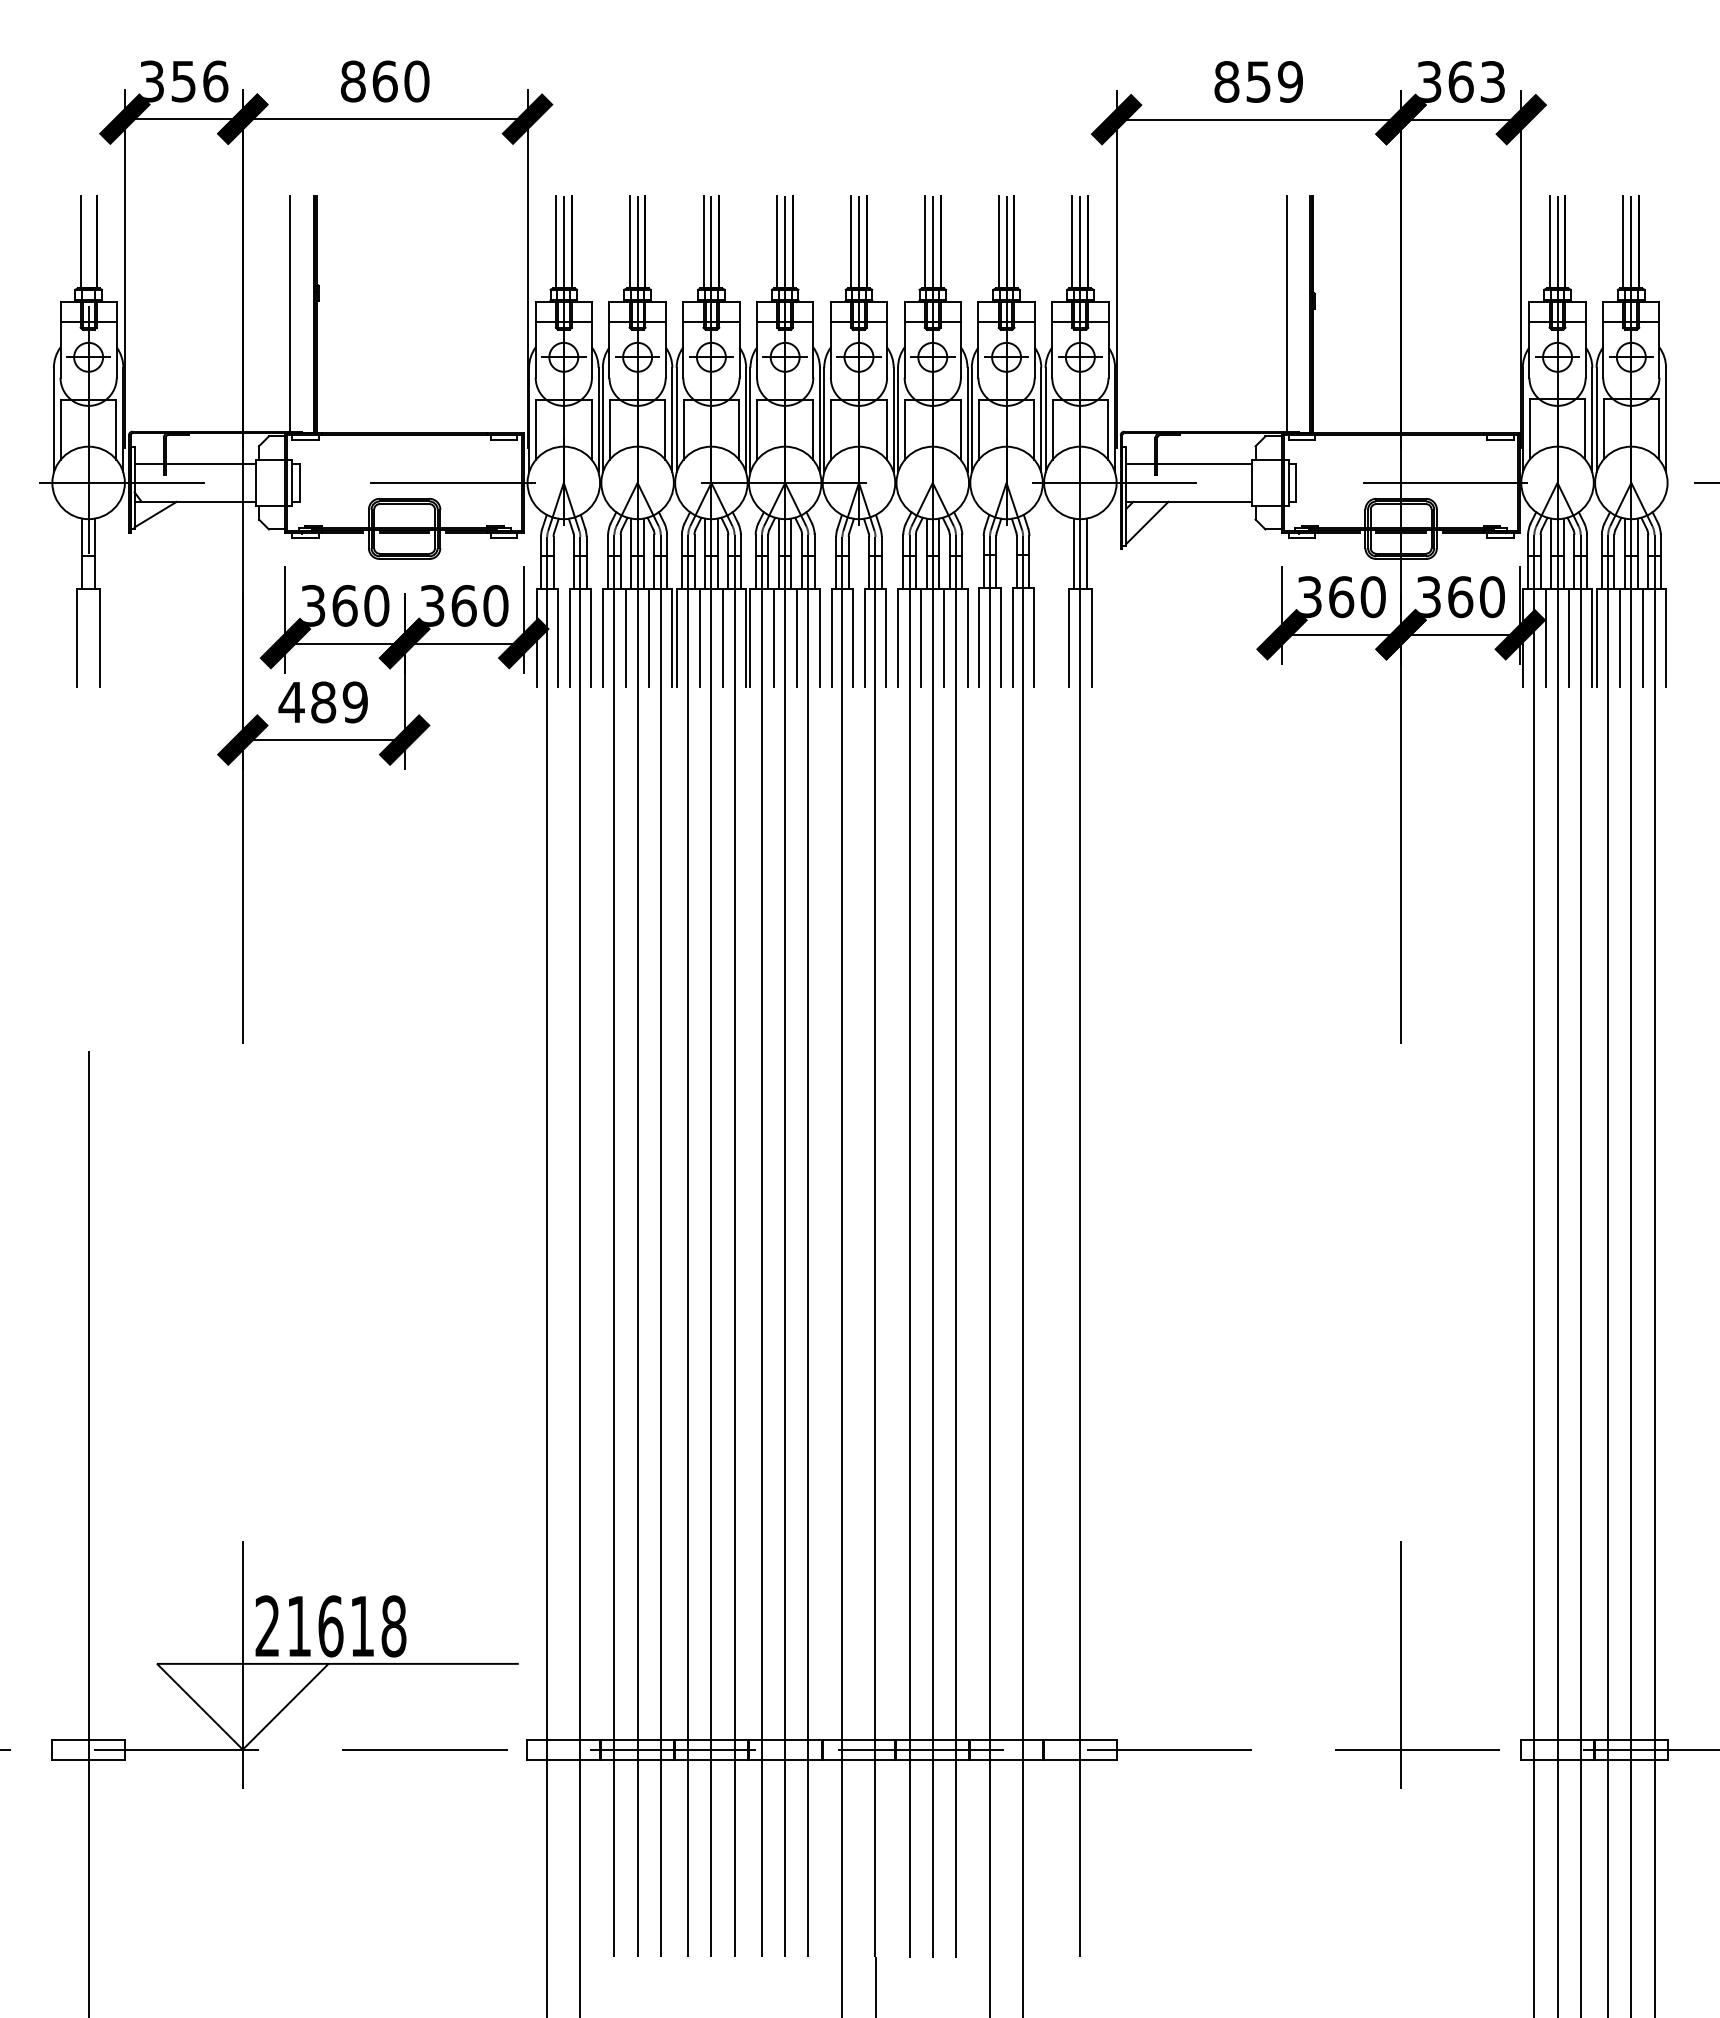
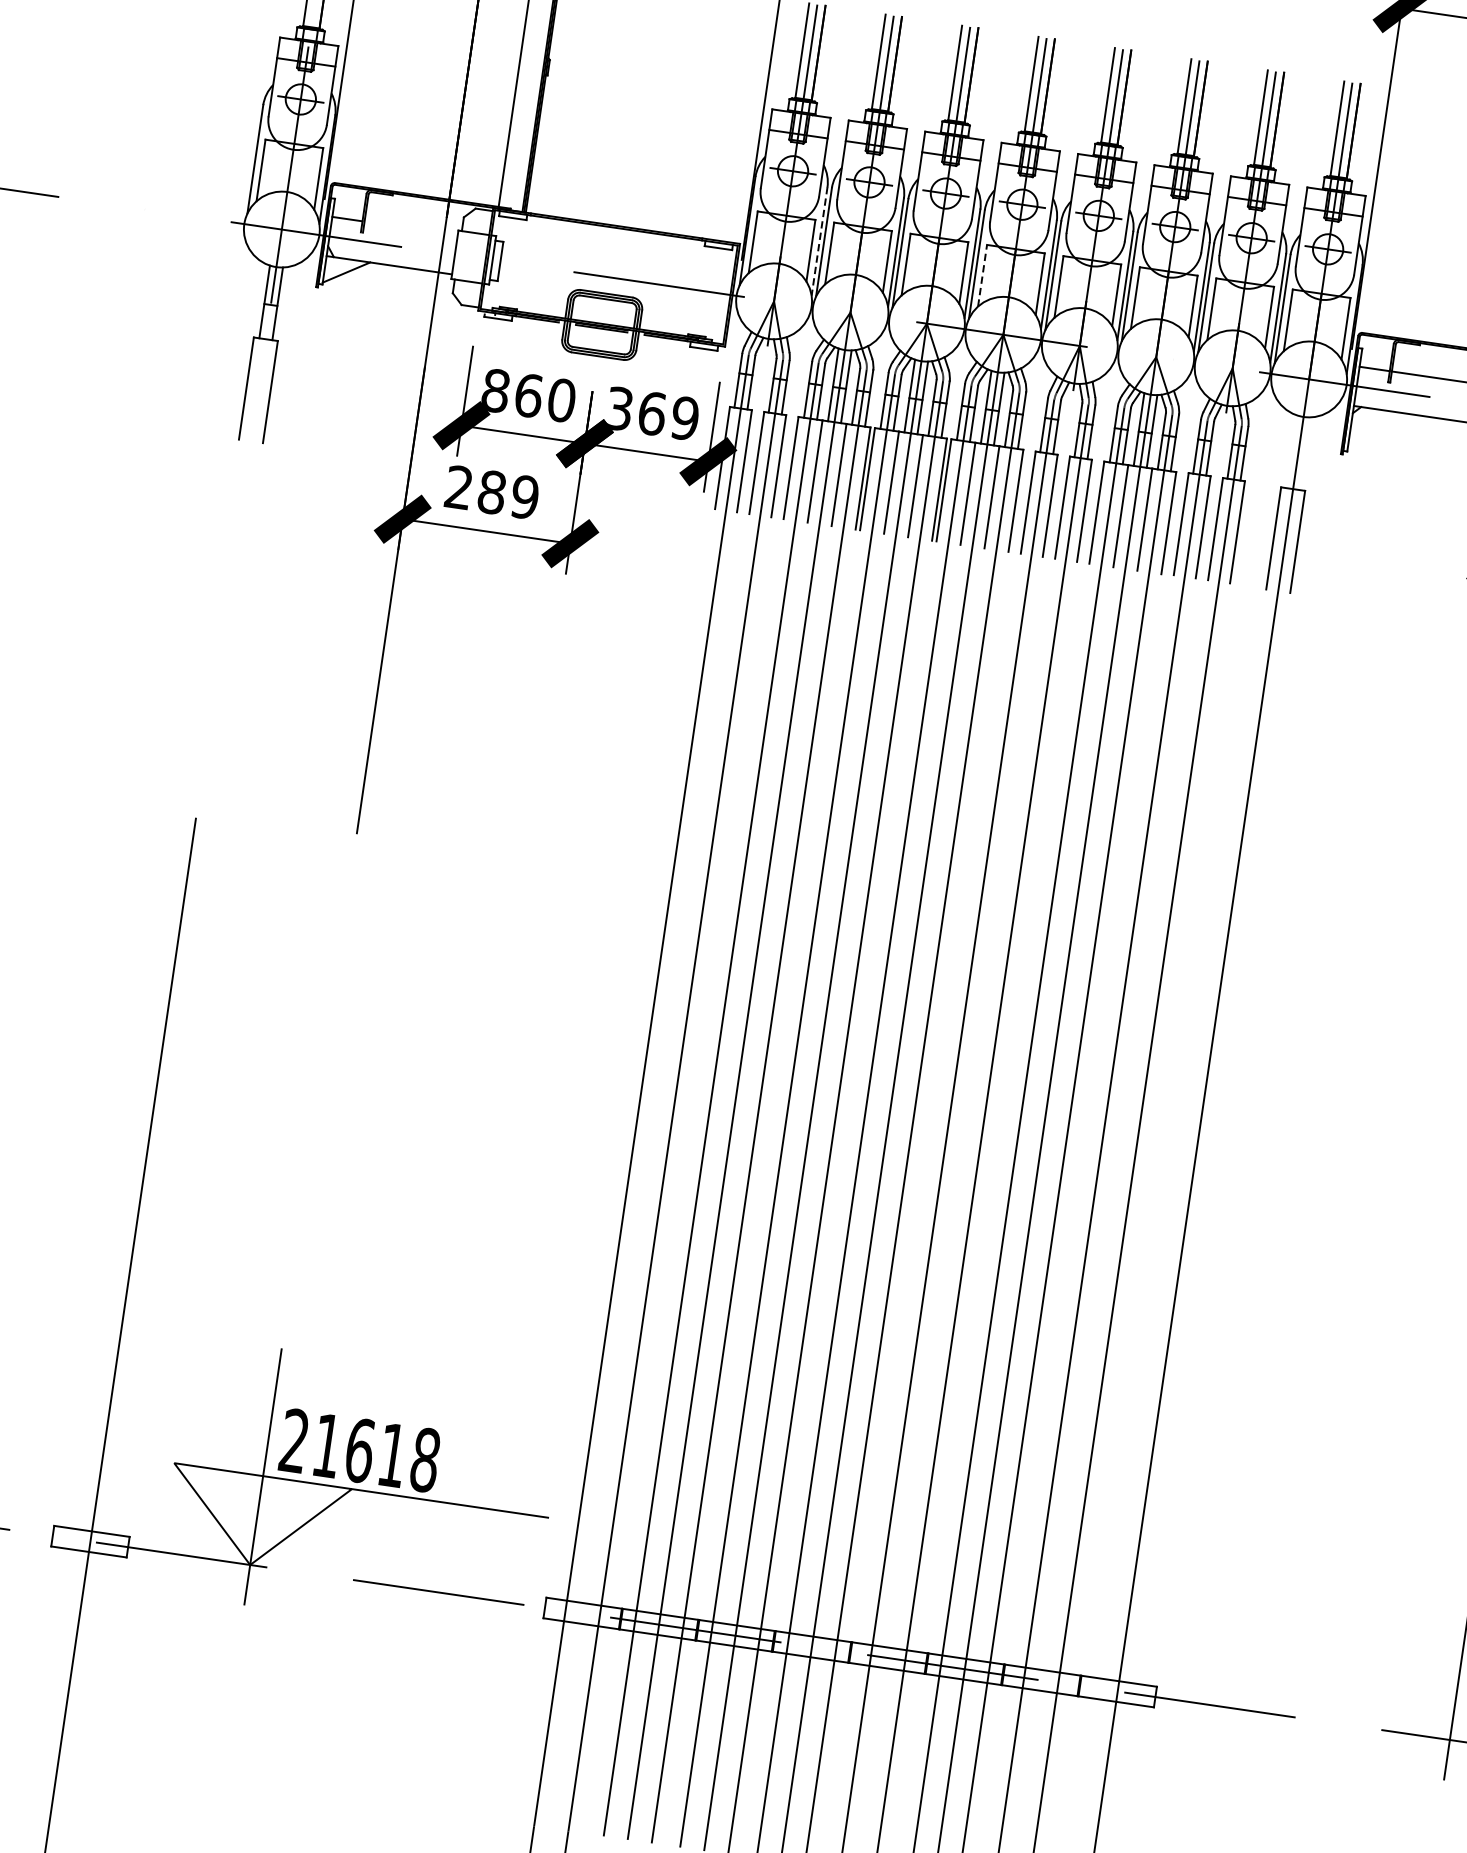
line: (598, 420) -> (819, 241), solid -> dashed
line: (757, 429) -> (982, 275), solid -> dashed
line: (210, 464) -> (410, 228), removed
line: (1147, 522) -> (1372, 430), removed
line: (1074, 553) -> (1292, 451), removed
line: (1086, 553) -> (1304, 453), removed
text: (312, 605) -> (495, 390), 360 -> 860
text: (495, 605) -> (684, 418), 360 -> 369
text: (291, 701) -> (458, 486), 489 -> 289

